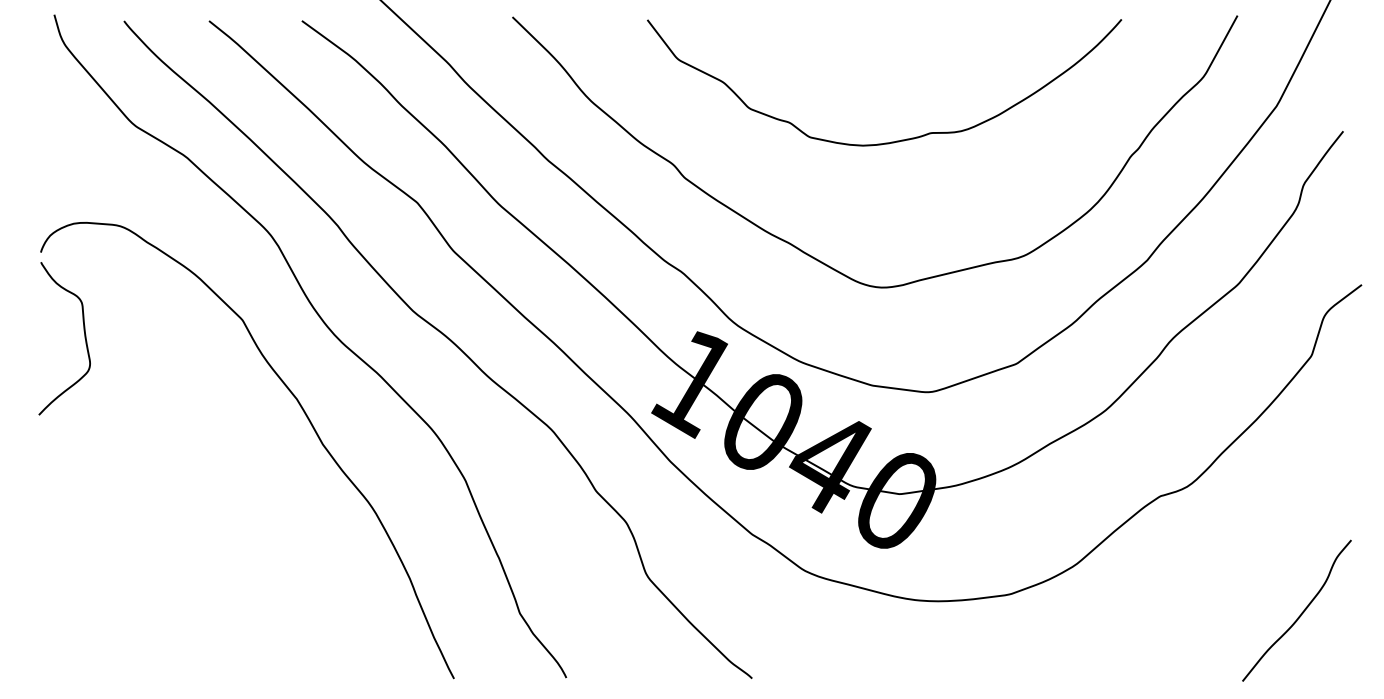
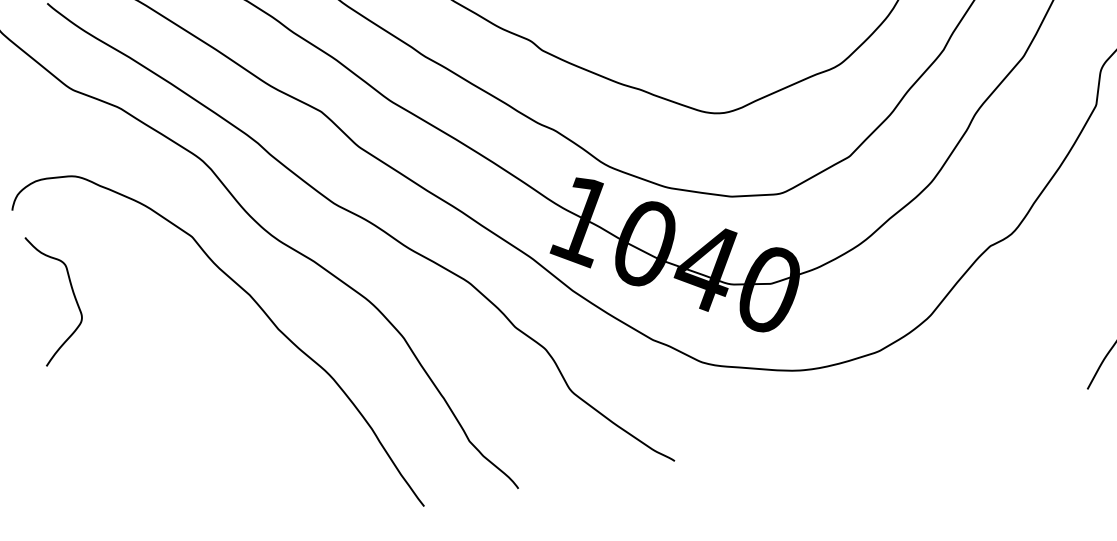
curve: (84, 338) -> (73, 295), moved

